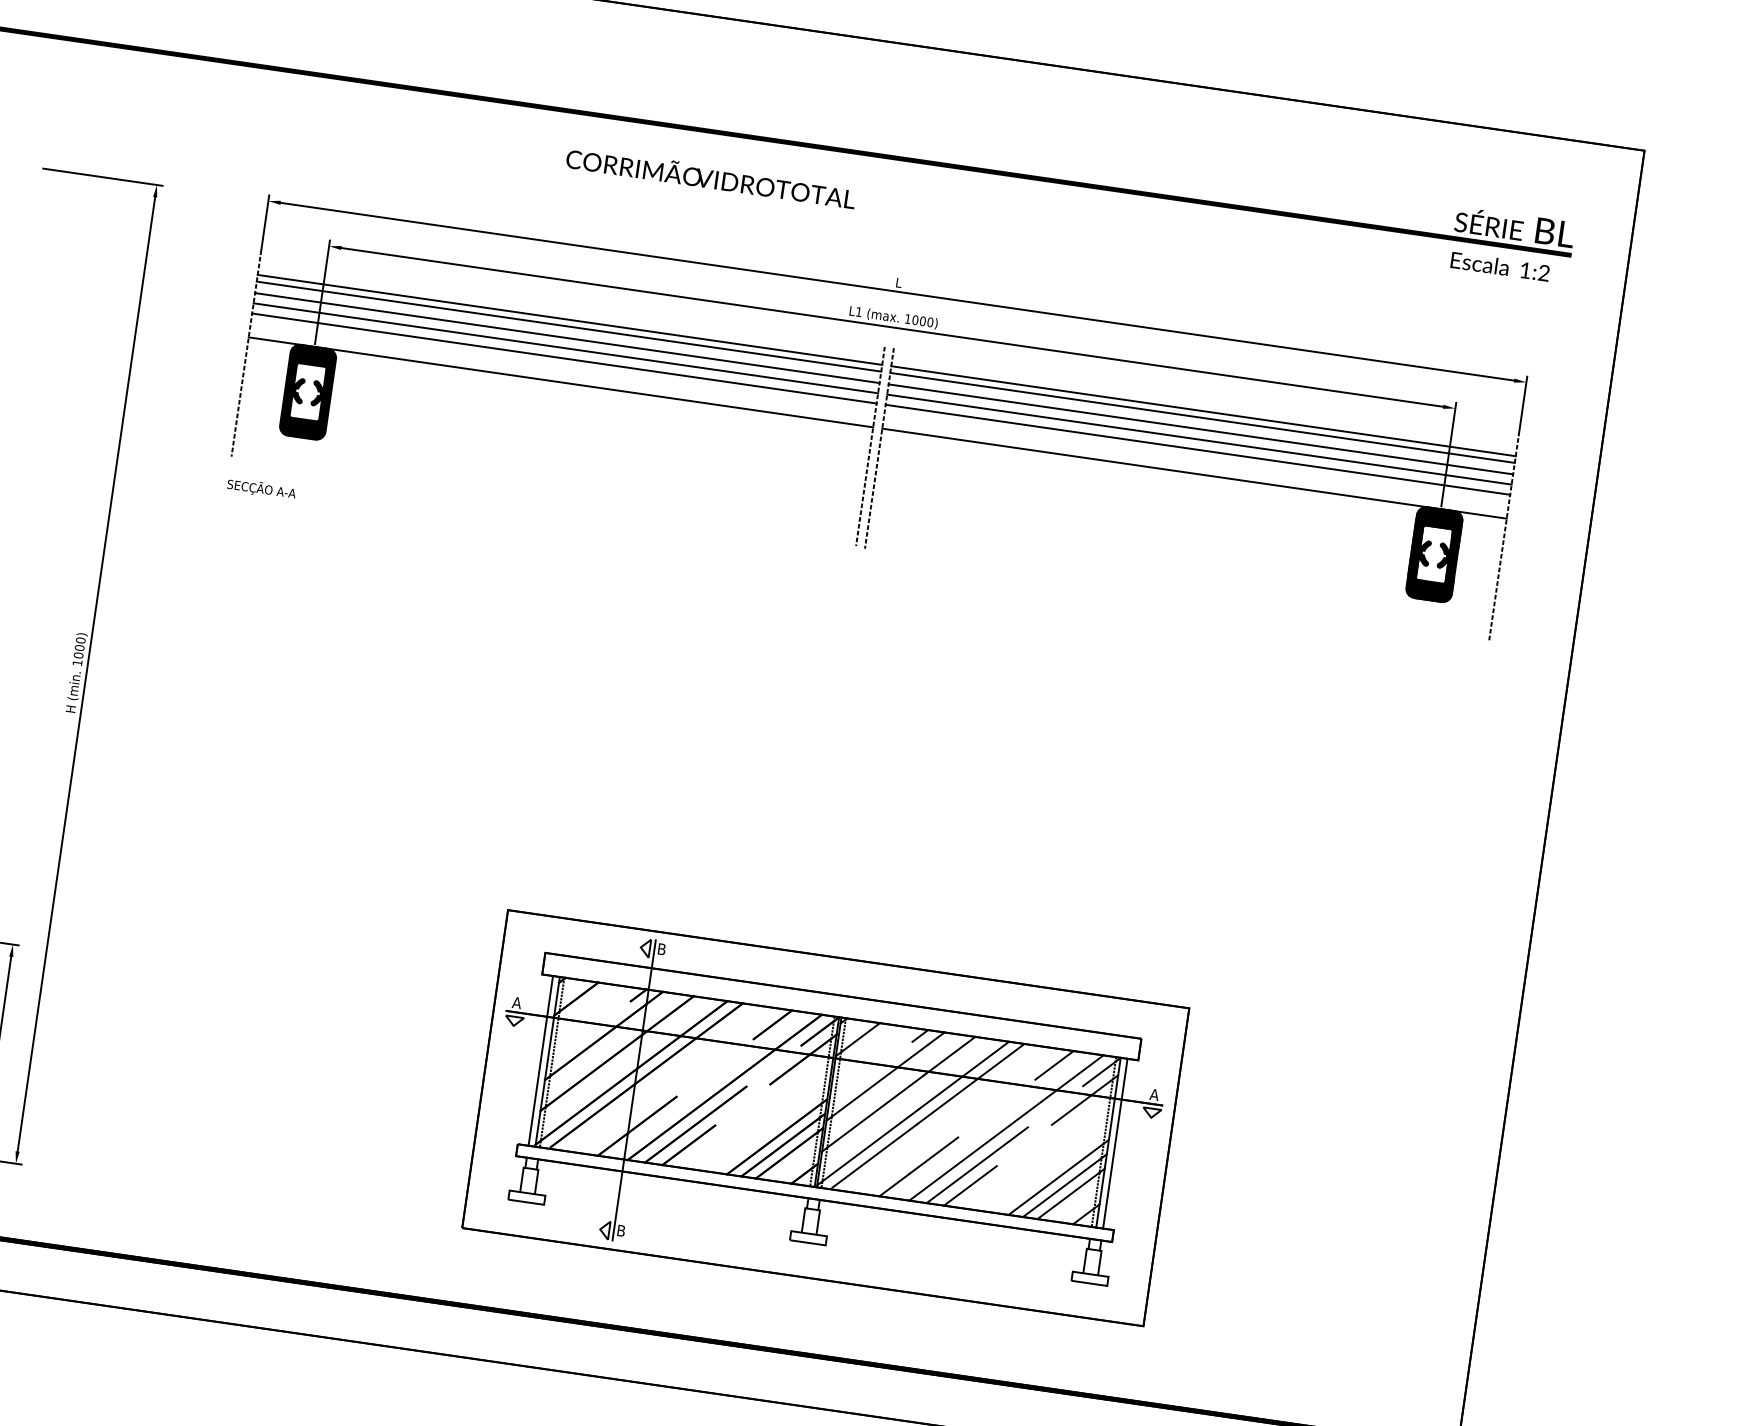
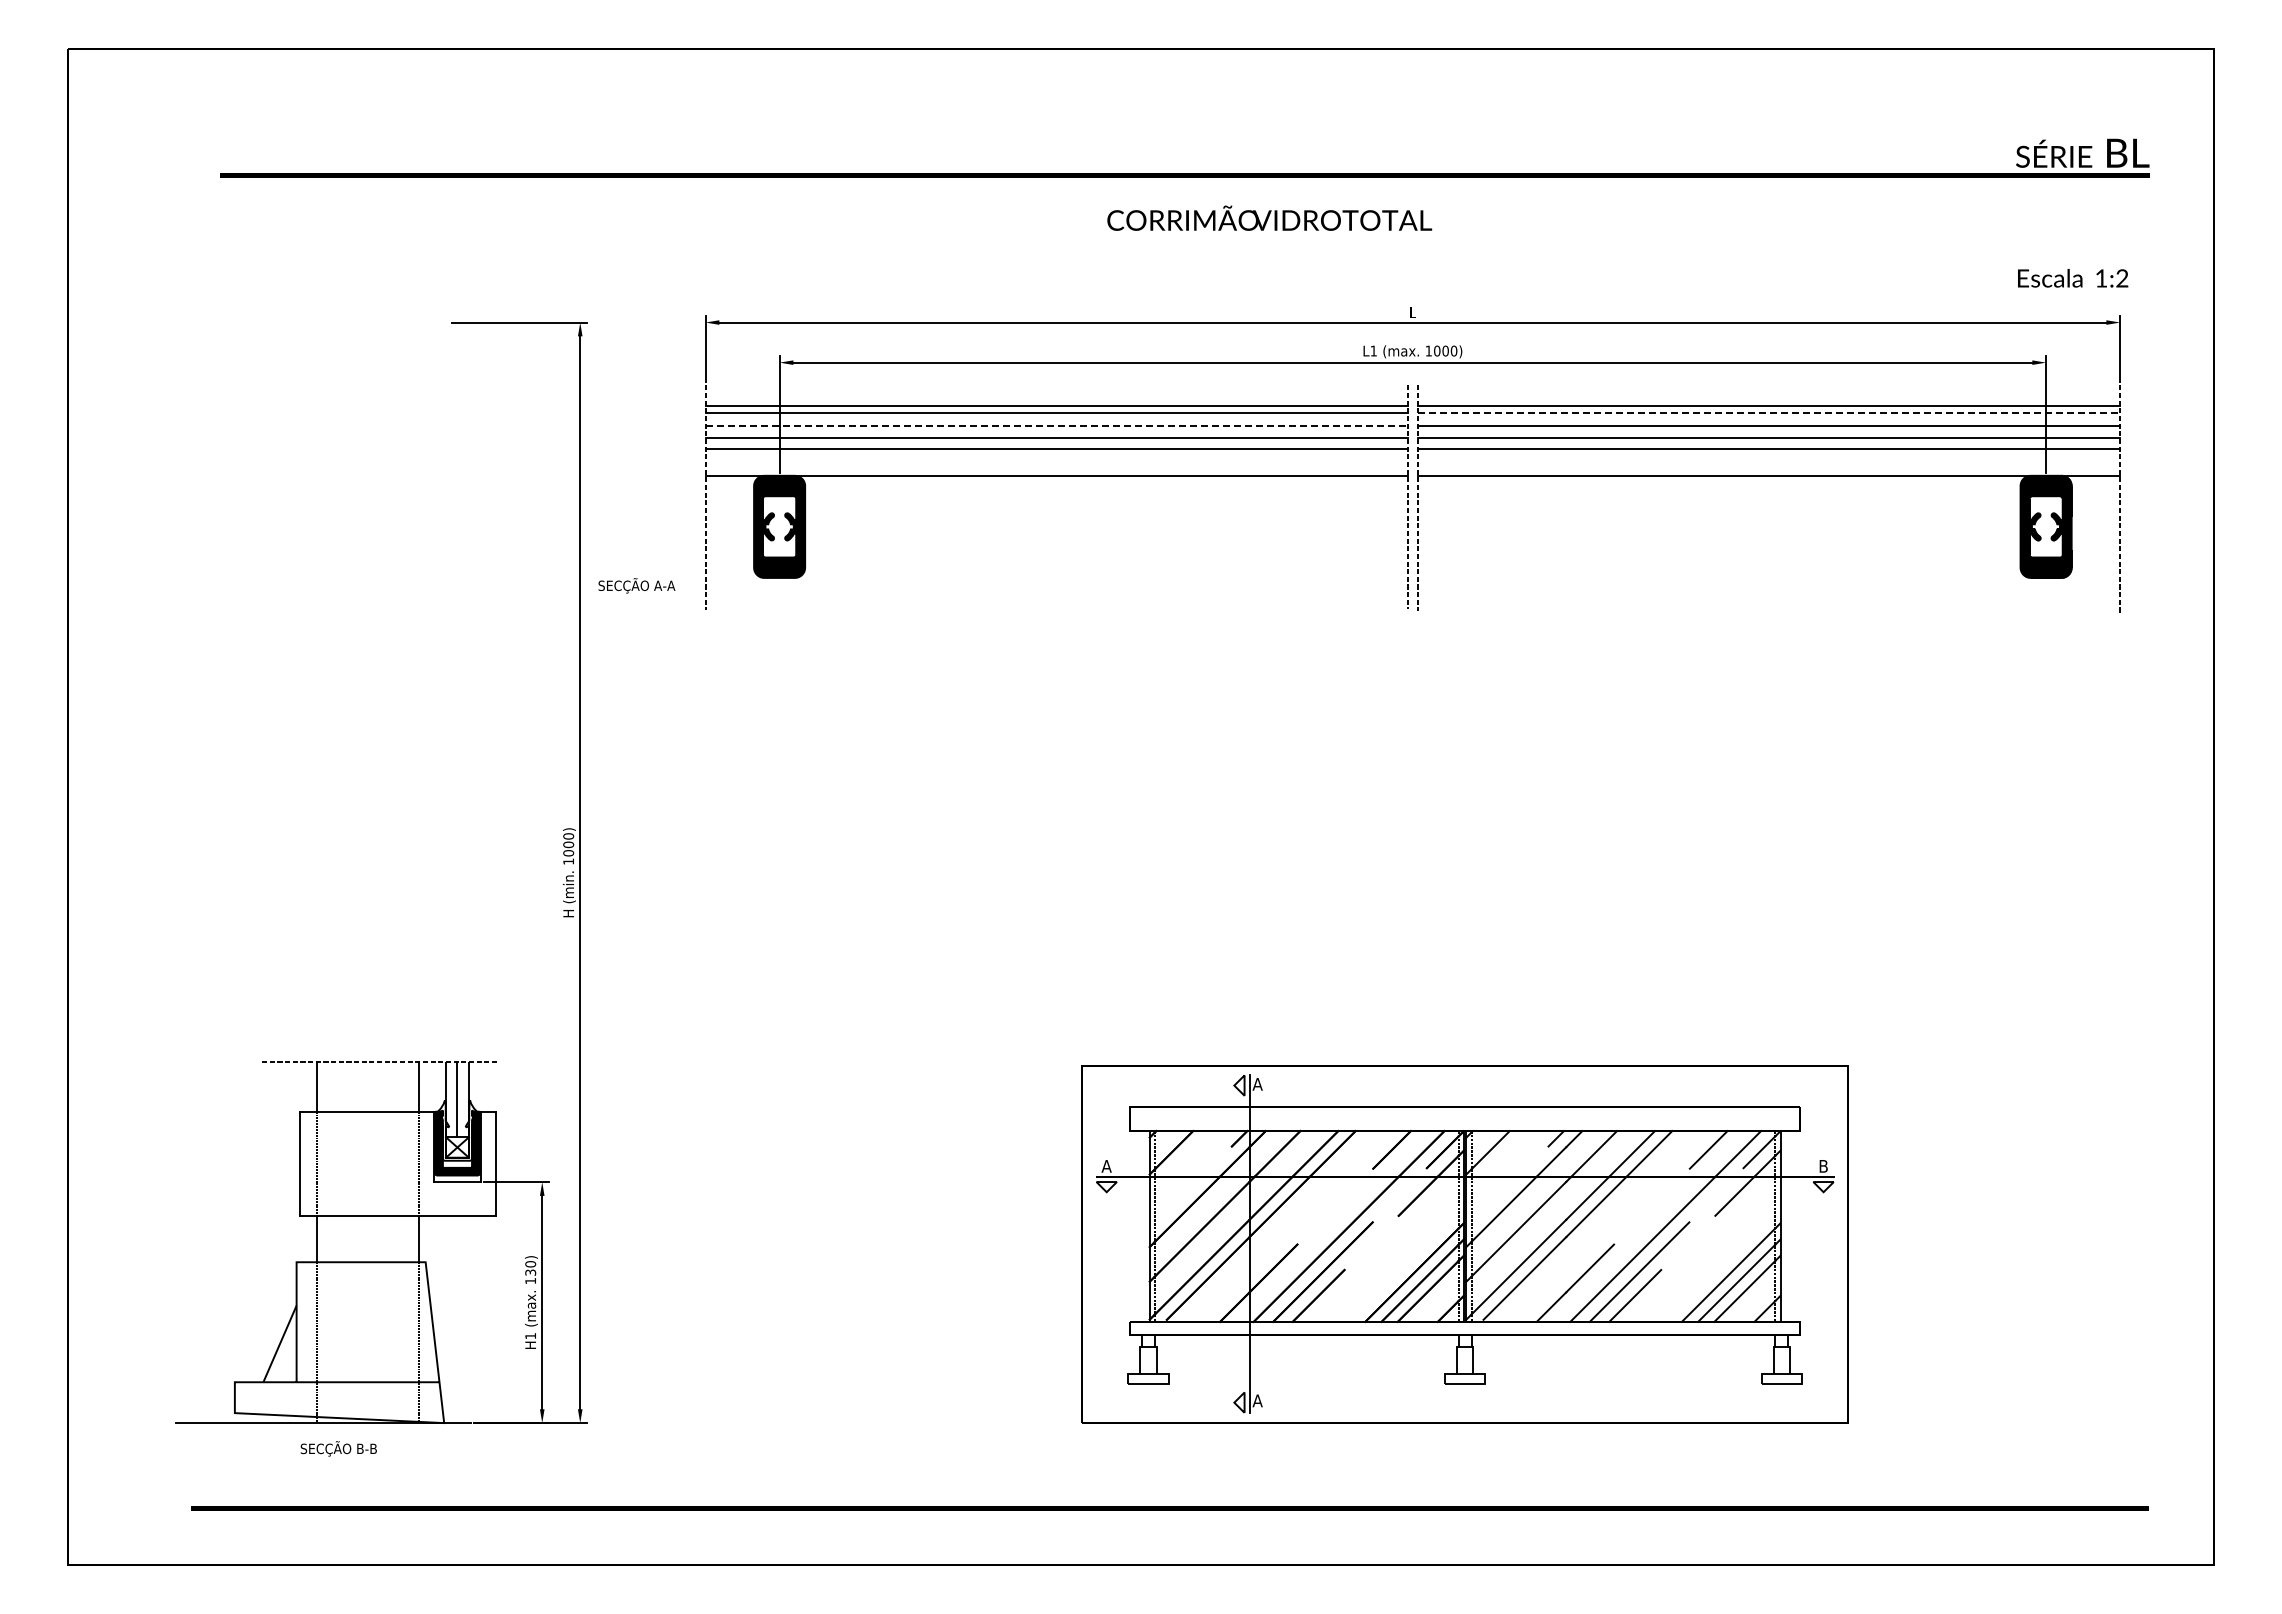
text: (711, 176) -> (1269, 217), moved
text: (1500, 266) -> (2073, 278), moved
line: (568, 338) -> (1057, 426), solid -> dashed
line: (1202, 418) -> (1769, 413), solid -> dashed
text: (261, 488) -> (636, 585), moved
text: (661, 949) -> (1257, 1084), B -> A
line: (541, 1060) -> (1142, 1226), removed
text: (1154, 1094) -> (1823, 1166), A -> B
line: (1115, 1143) -> (1788, 1226), removed
text: (621, 1230) -> (1257, 1400), B -> A

